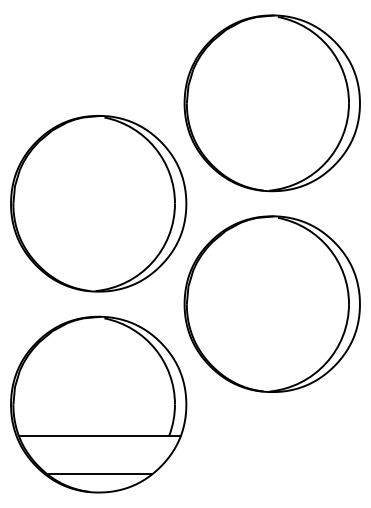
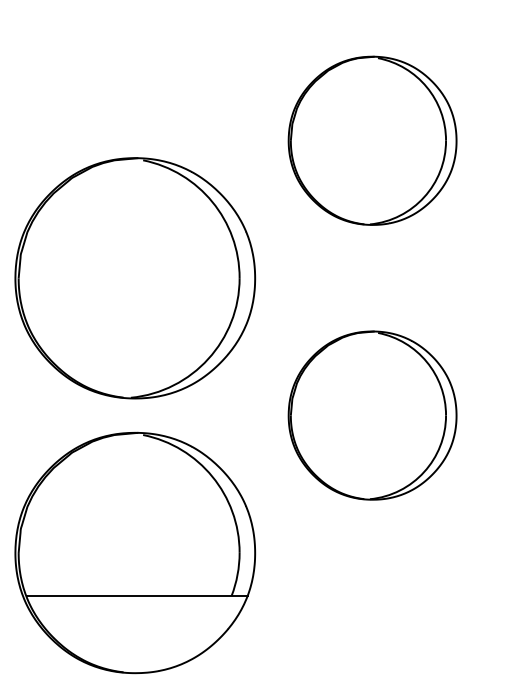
part: (272, 102) -> (372, 140), size x0.7
part: (272, 304) -> (372, 415), size x0.7
line: (99, 473) -> (136, 647), removed

